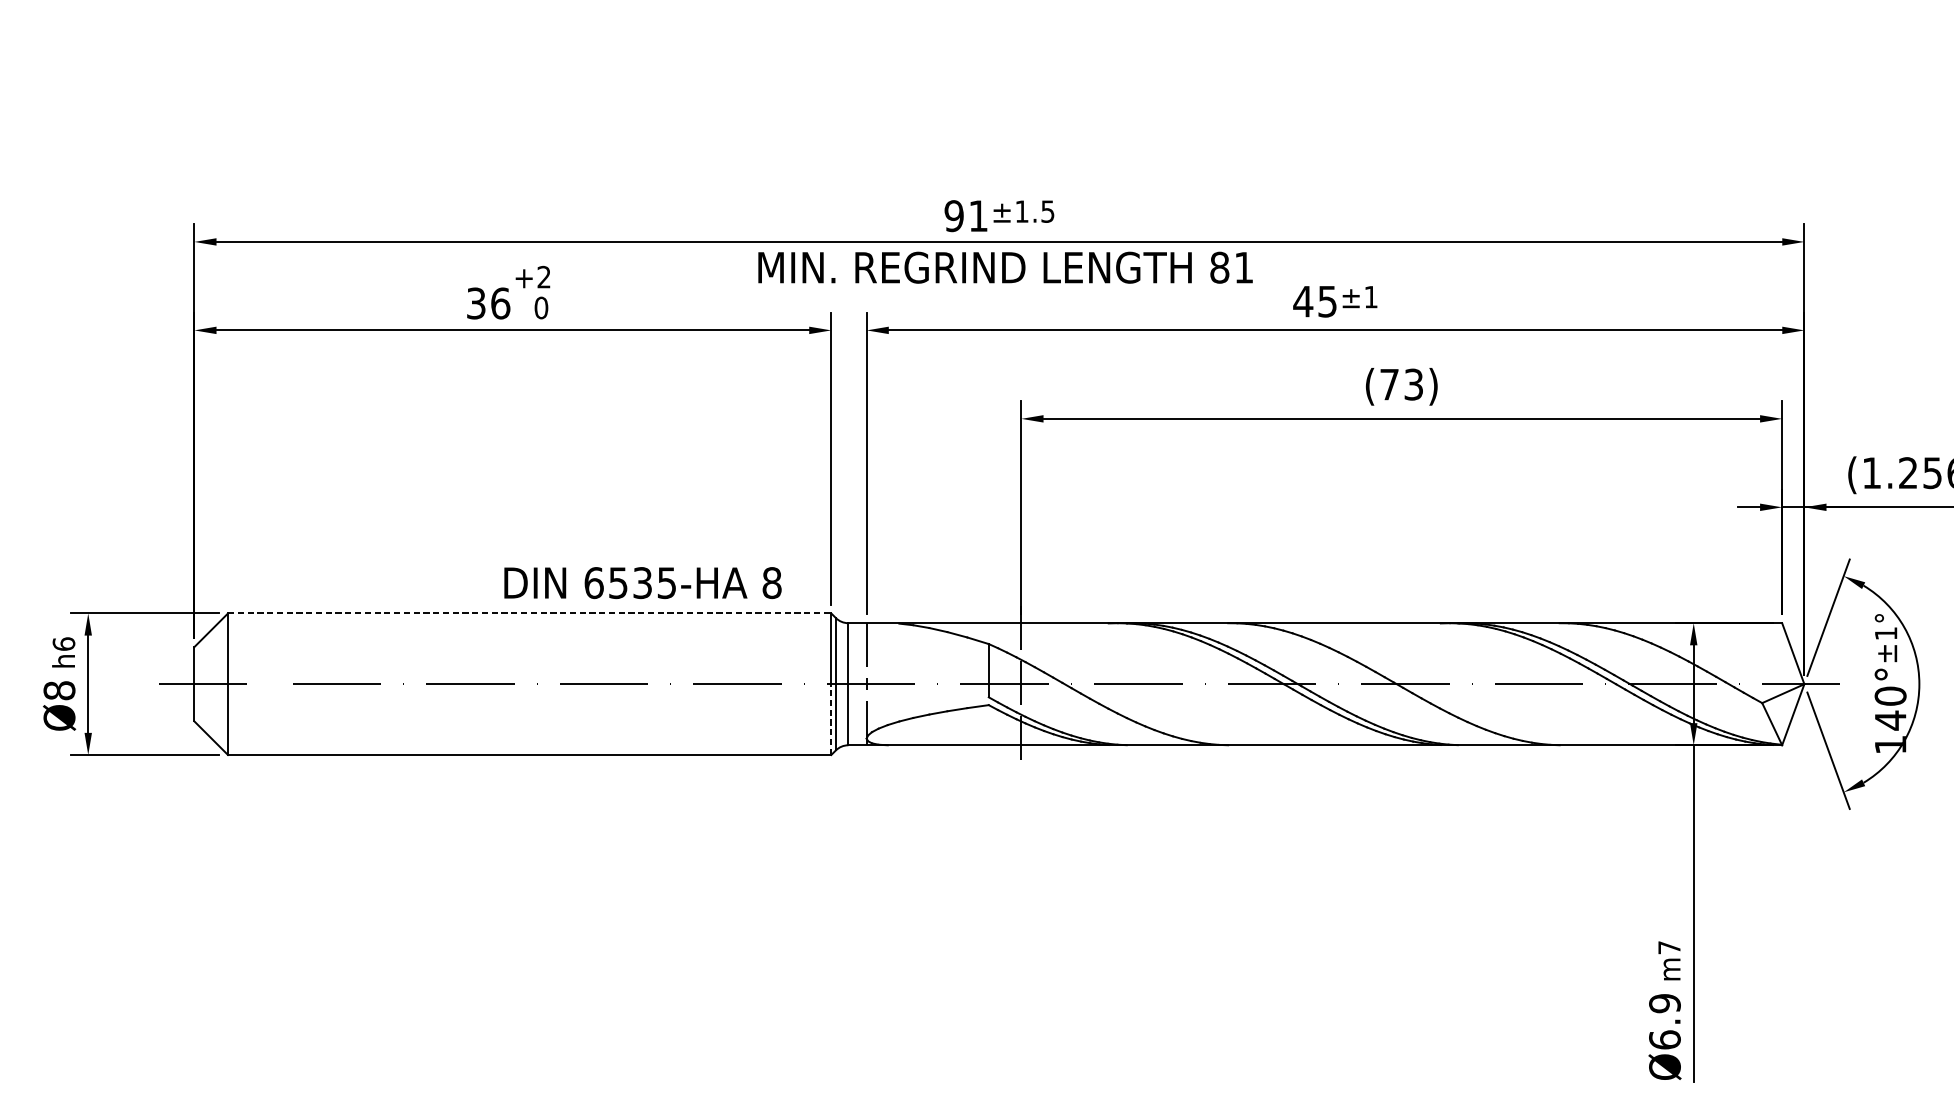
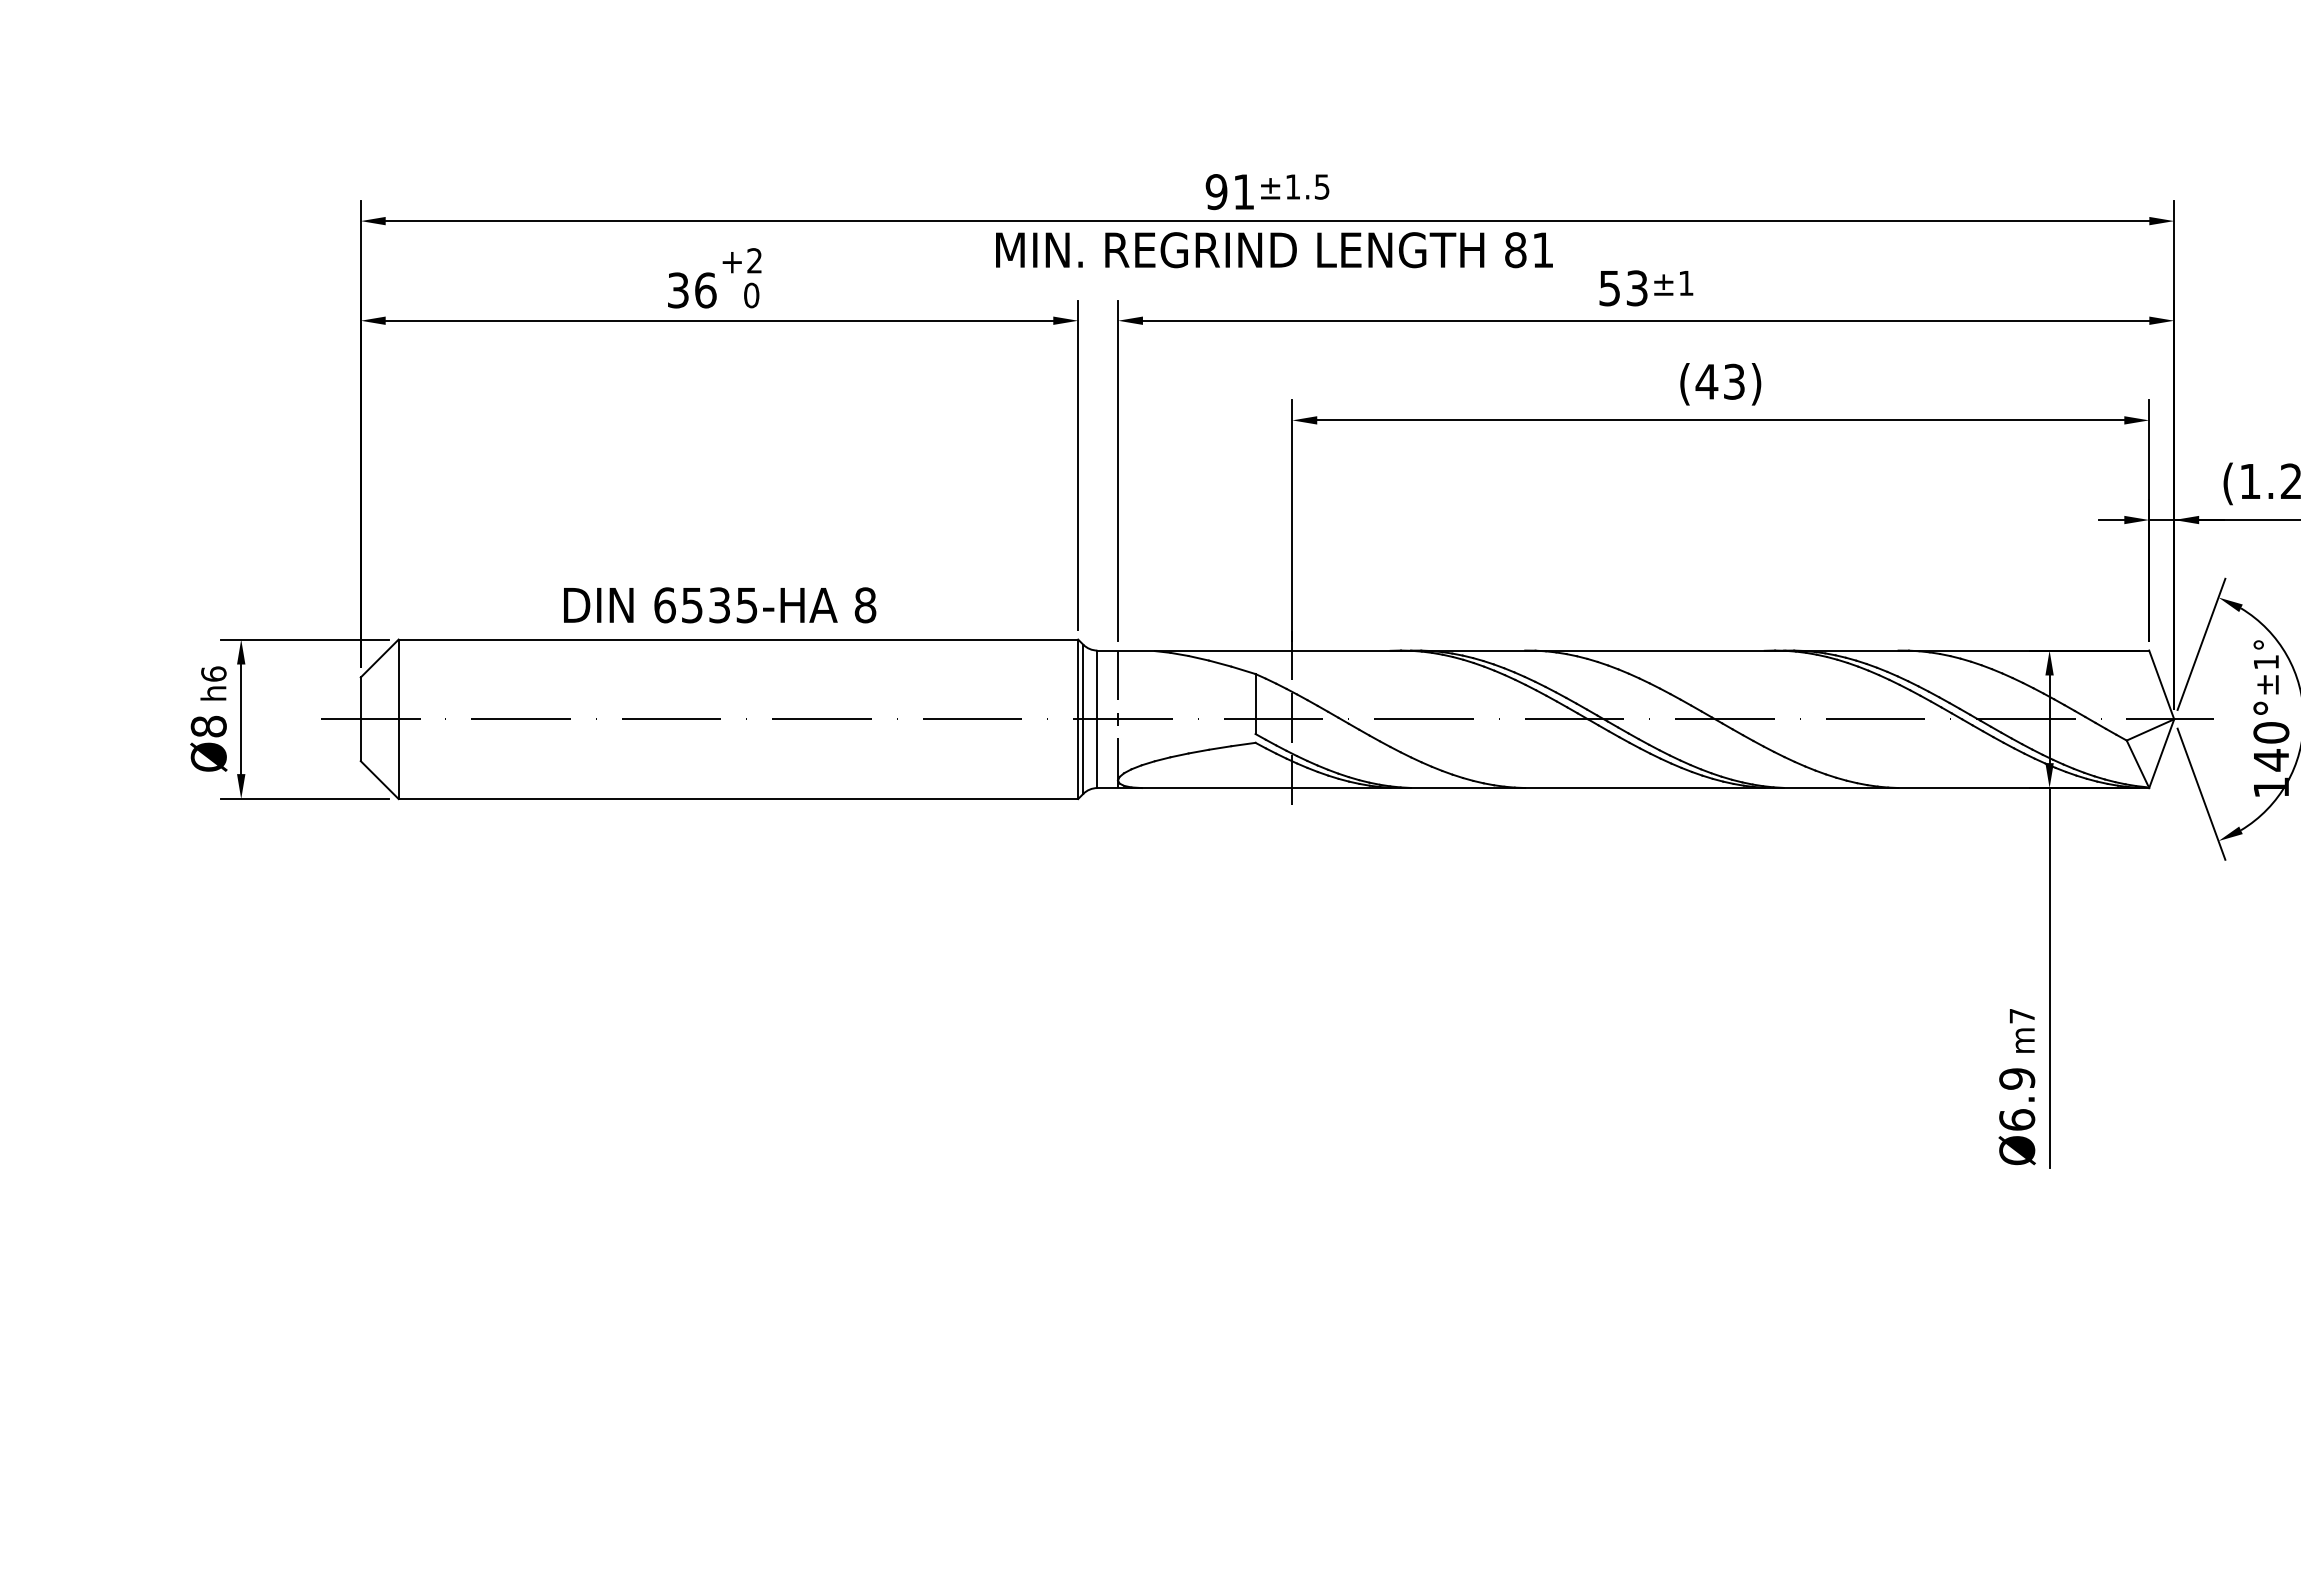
text: (1314, 301) -> (1622, 288), 45 -> 53
text: (1389, 384) -> (1706, 381), (73) -> (43)
text: (643, 583) -> (720, 605), moved
line: (529, 613) -> (738, 639), dashed -> solid
line: (831, 719) -> (1078, 759), dashed -> solid

